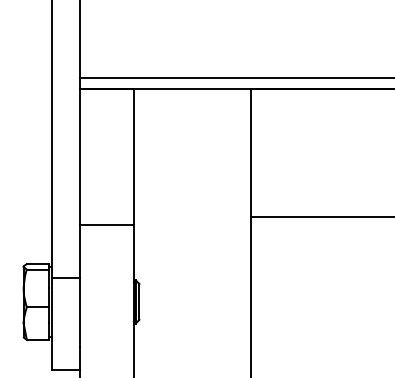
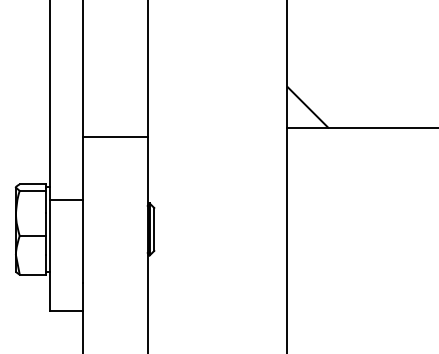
hatch: (267, 199) -> (307, 107), added

